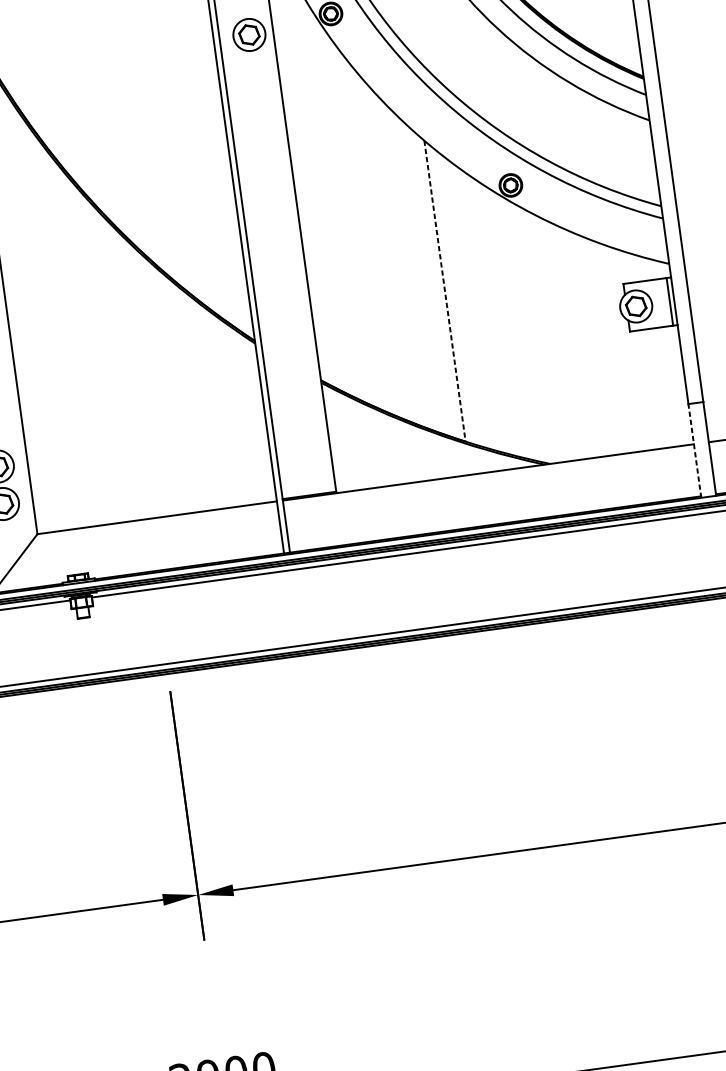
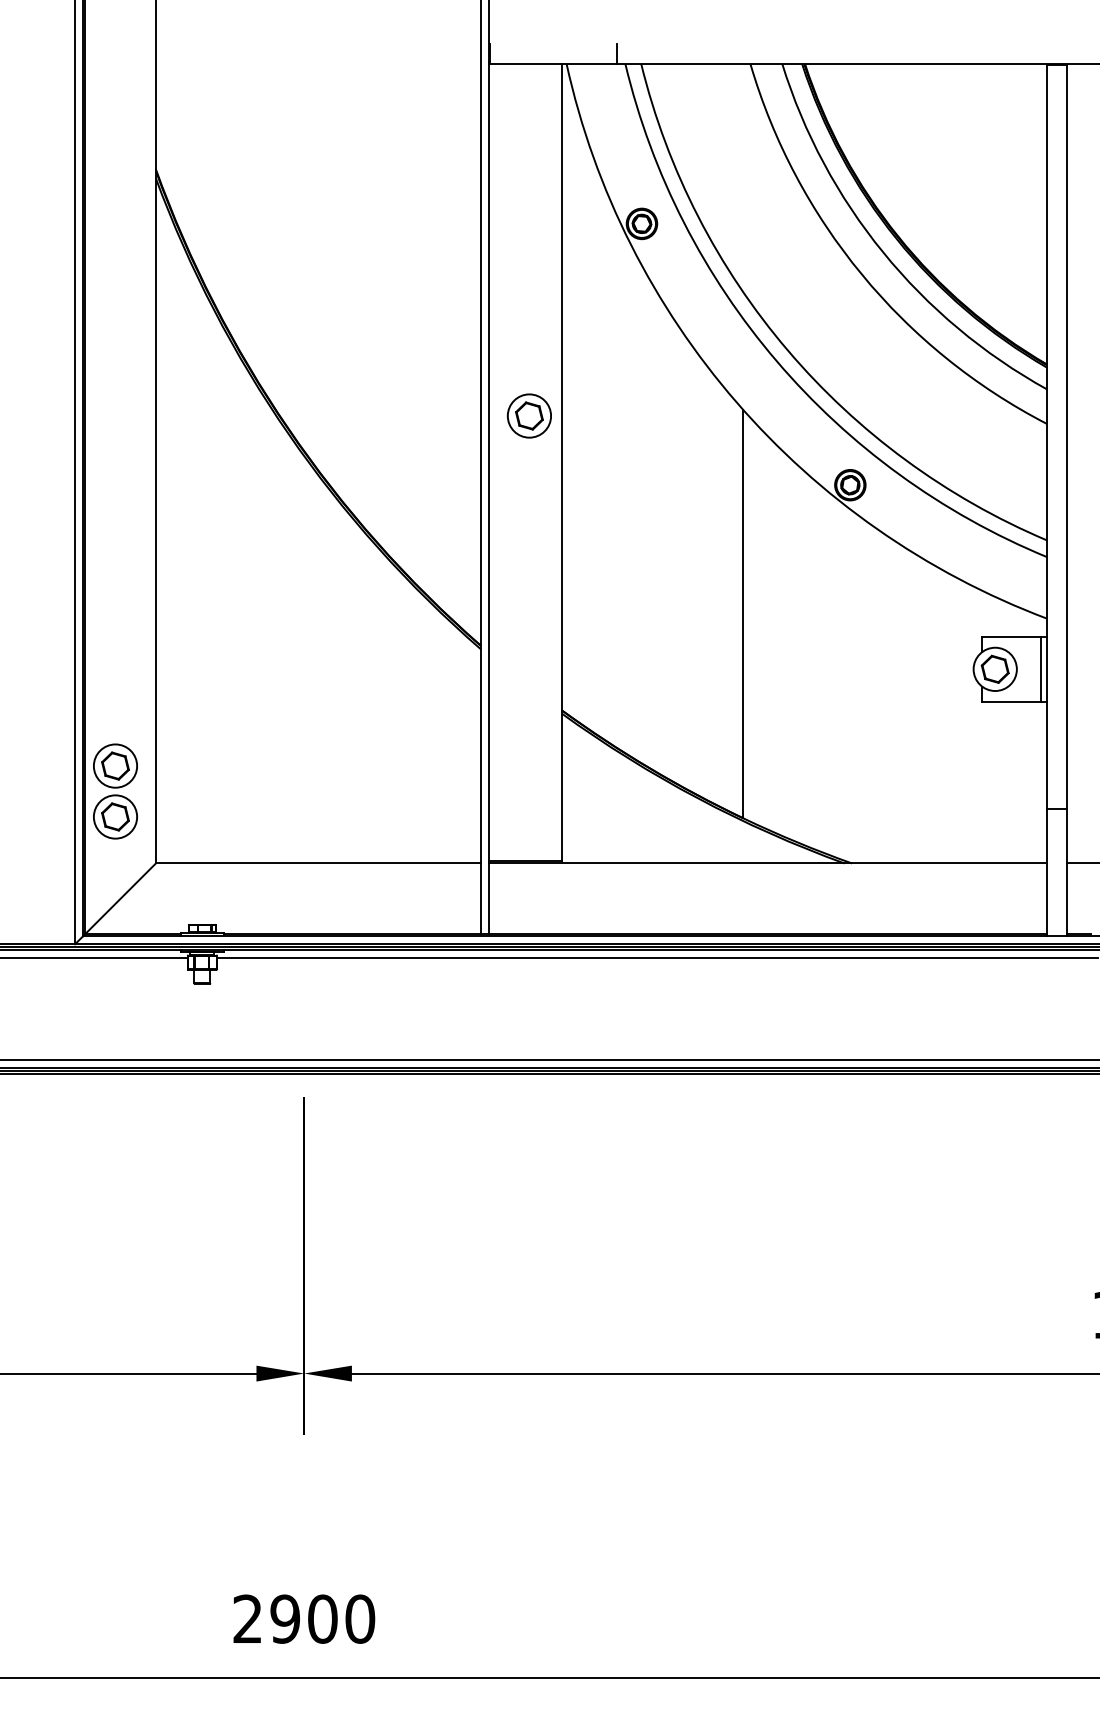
part: (248, 34) -> (528, 415), moved
line: (445, 291) -> (743, 614), dashed -> solid
line: (695, 450) -> (1047, 872), dashed -> solid

